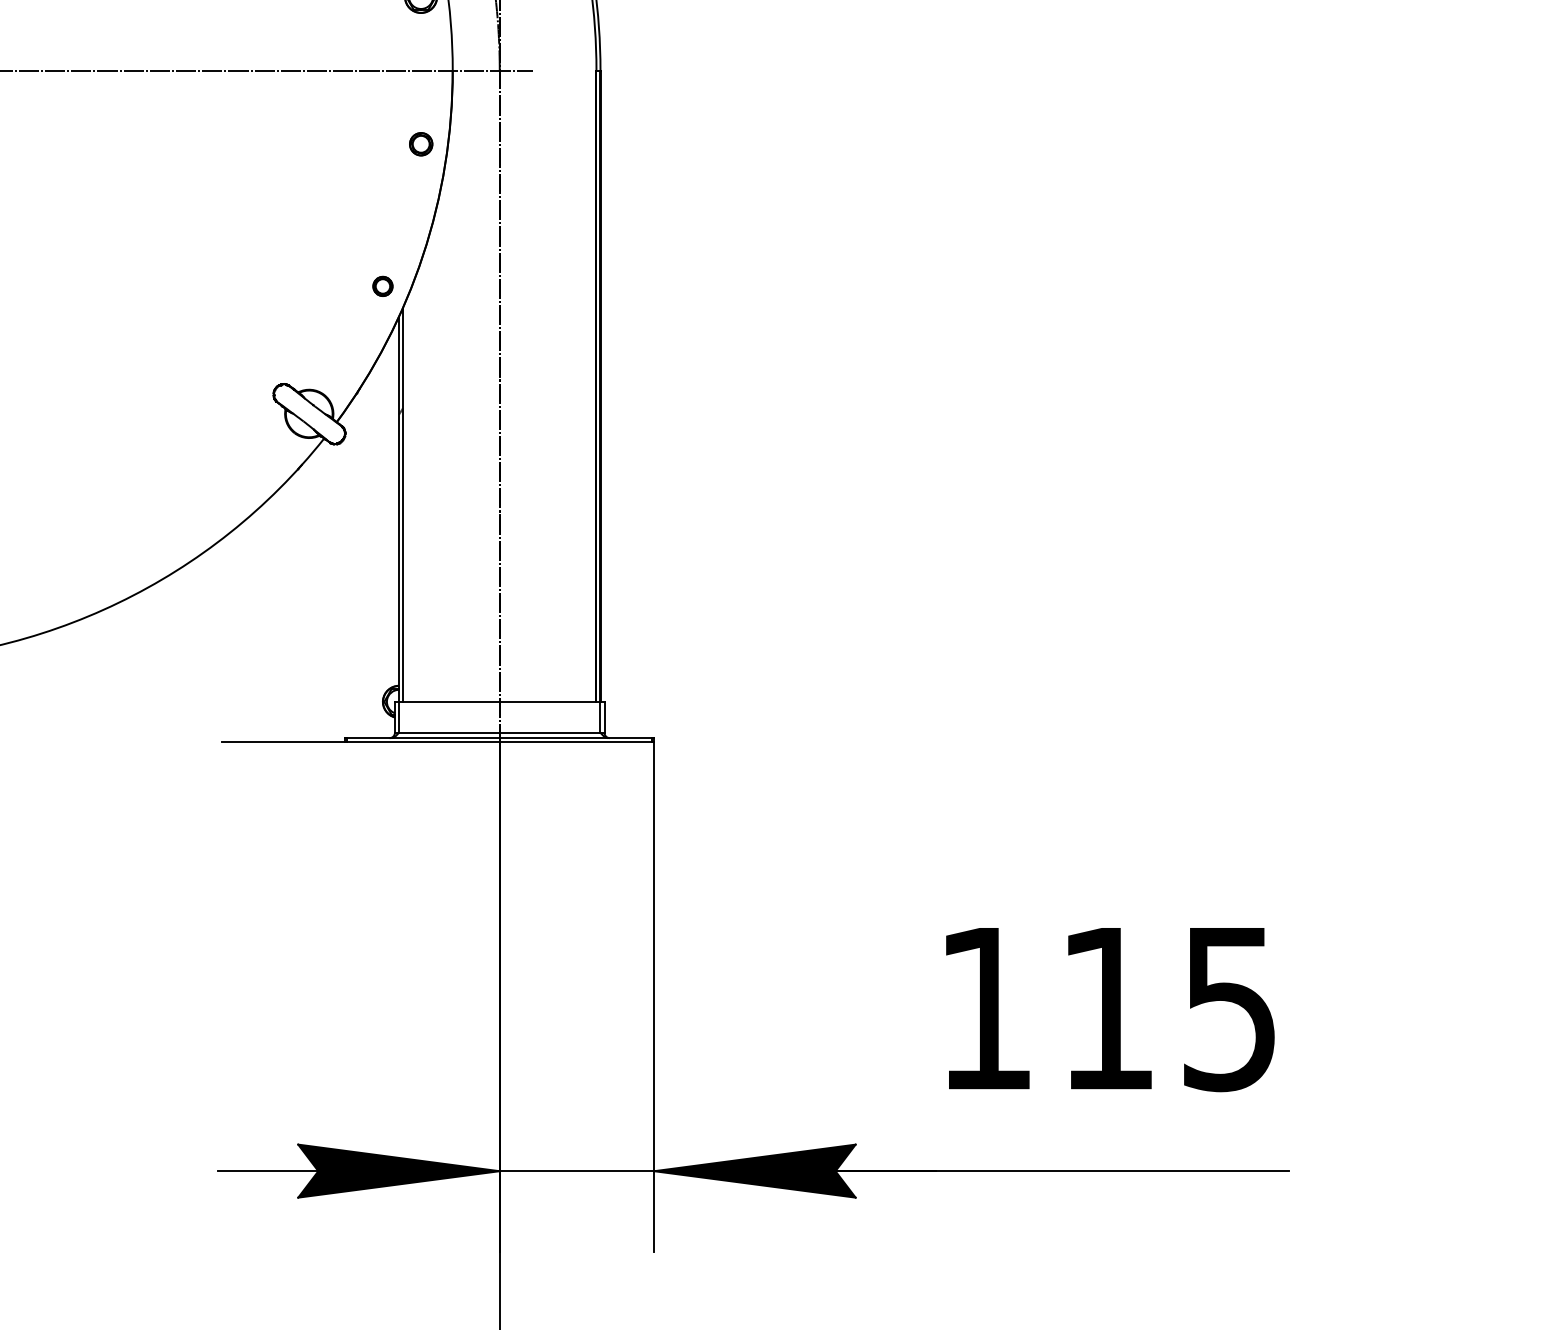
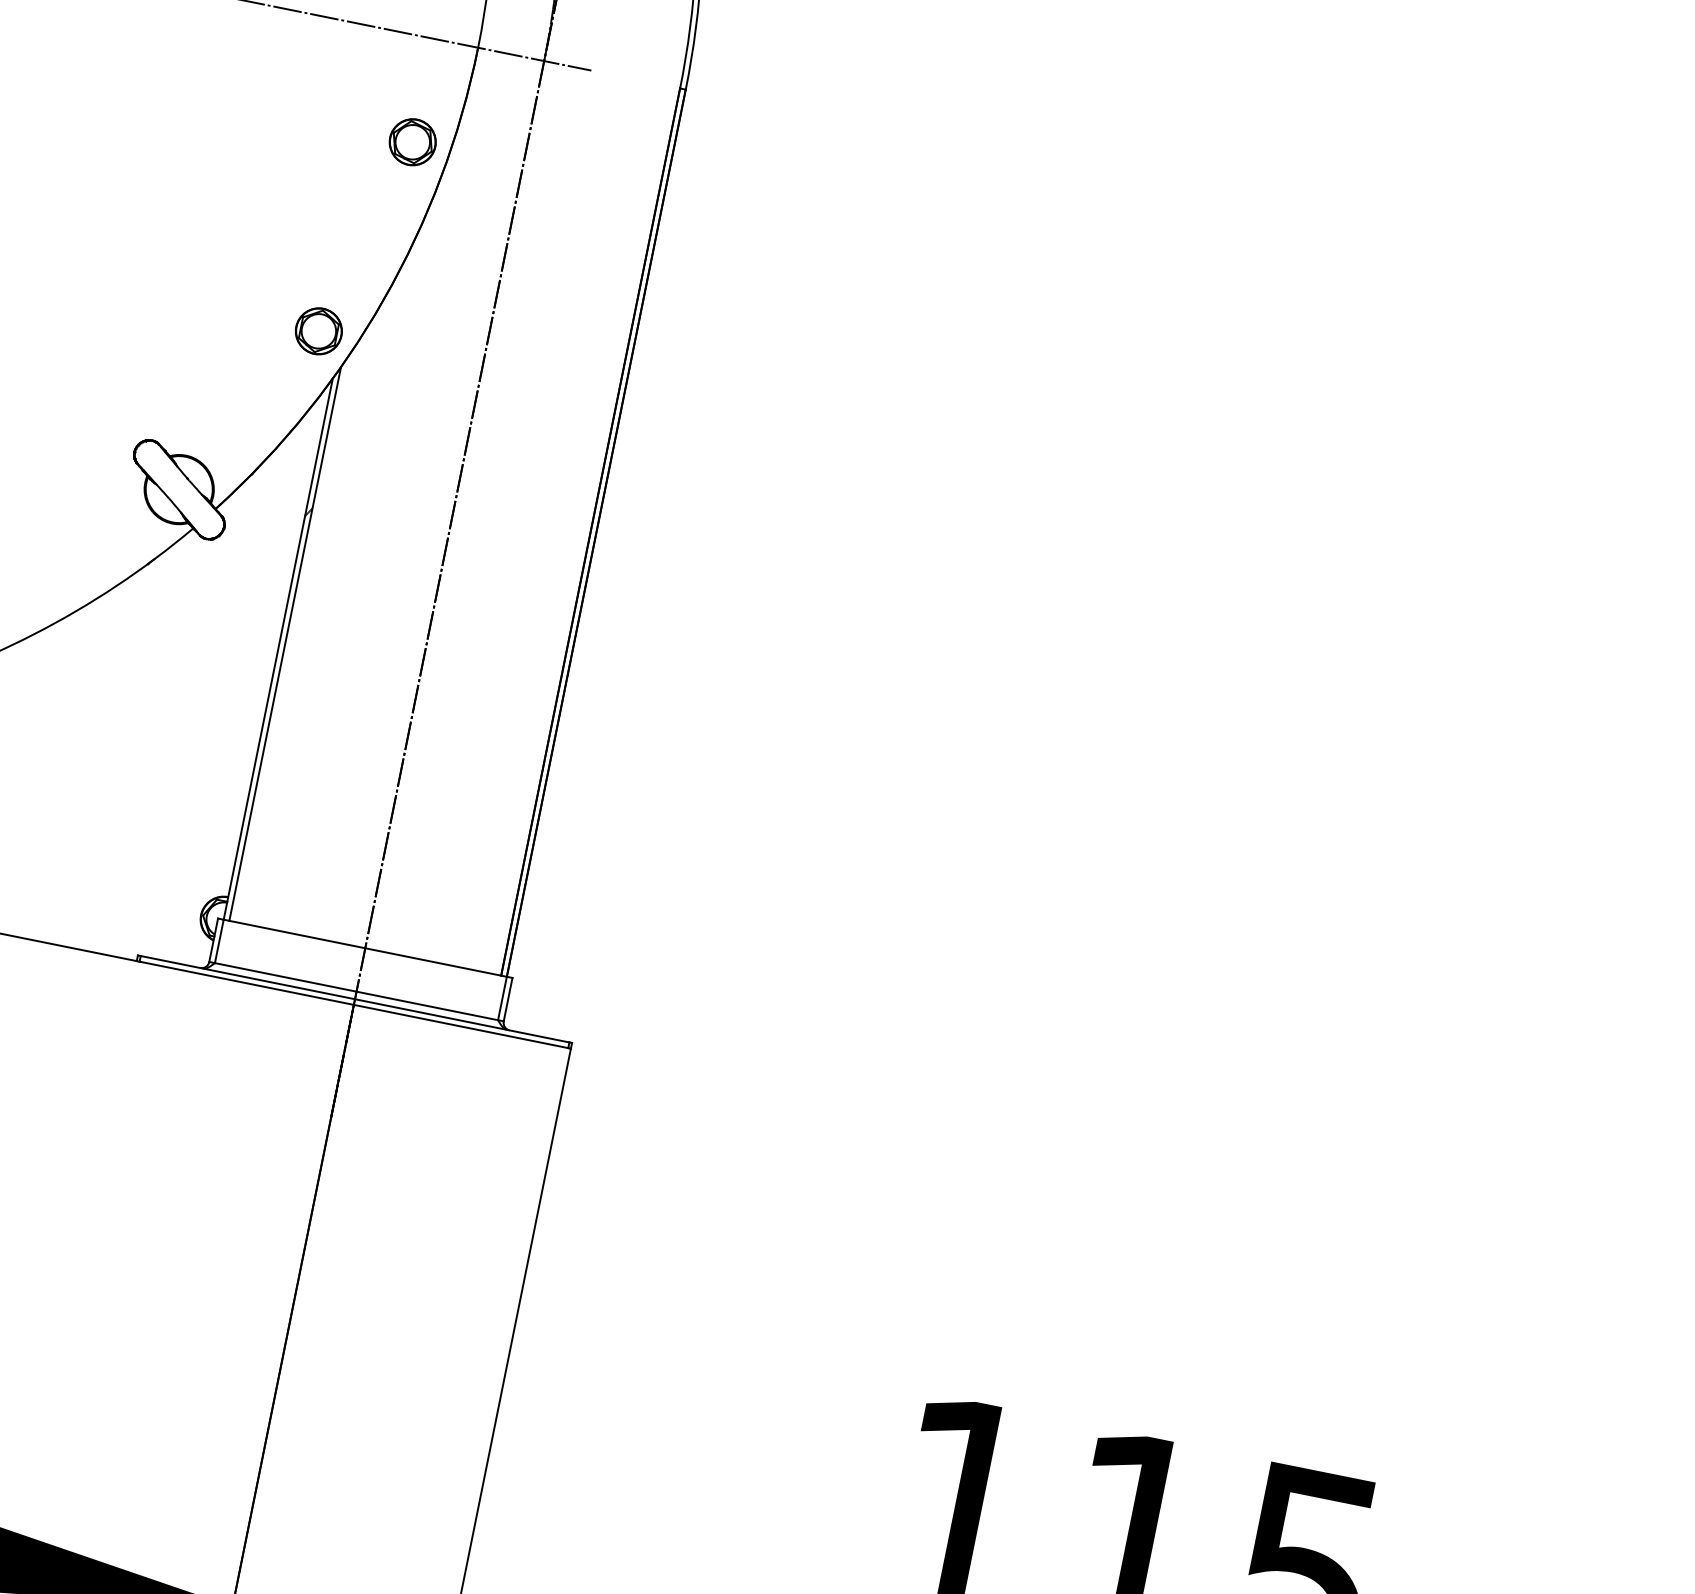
part: (421, 144) -> (413, 142), size x1.43
part: (382, 286) -> (318, 331), size x1.67

